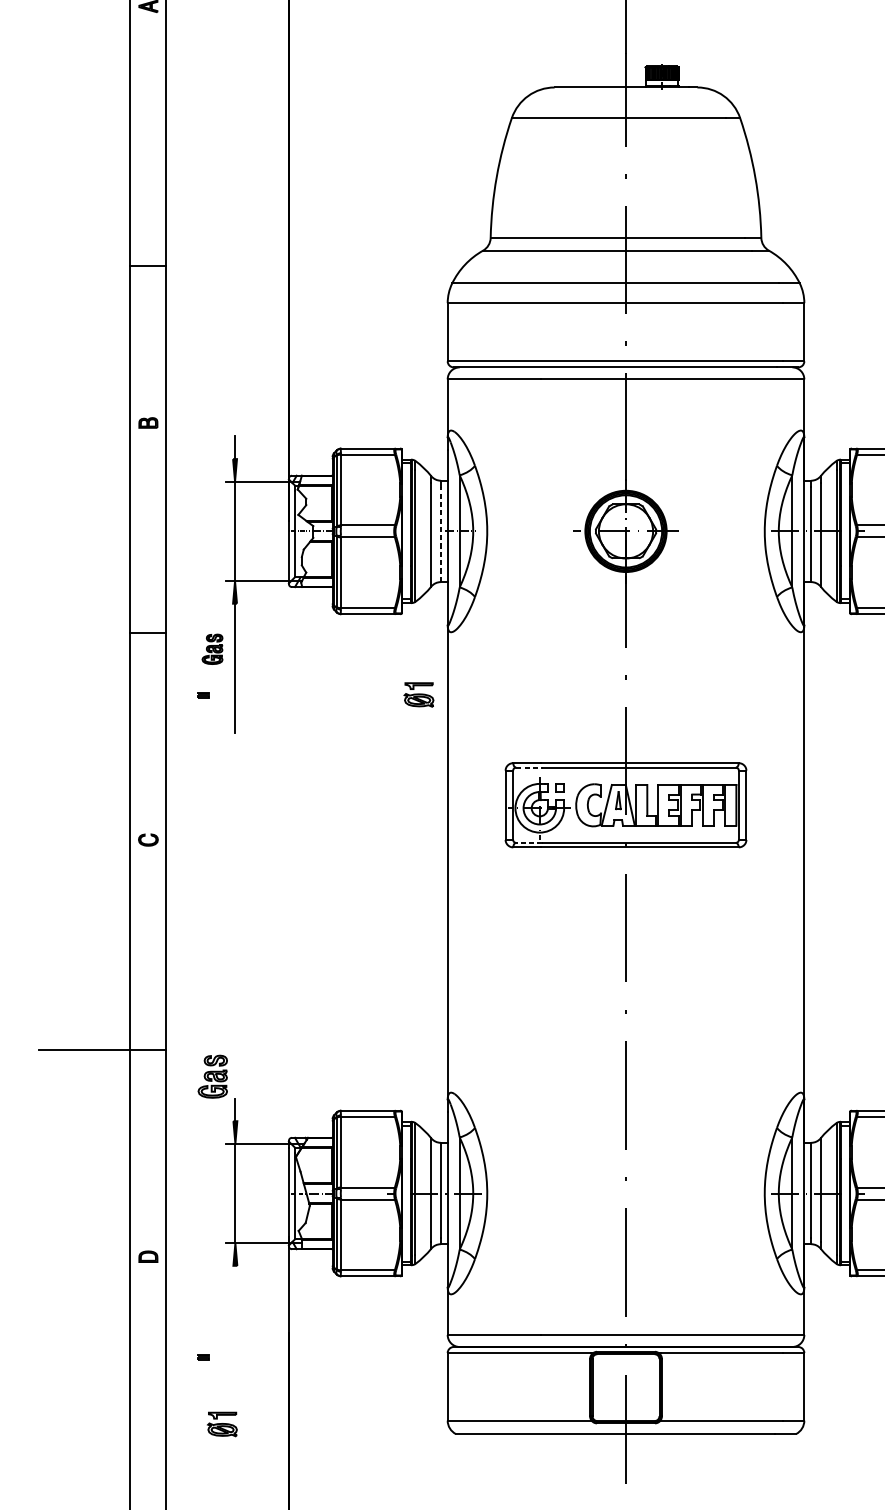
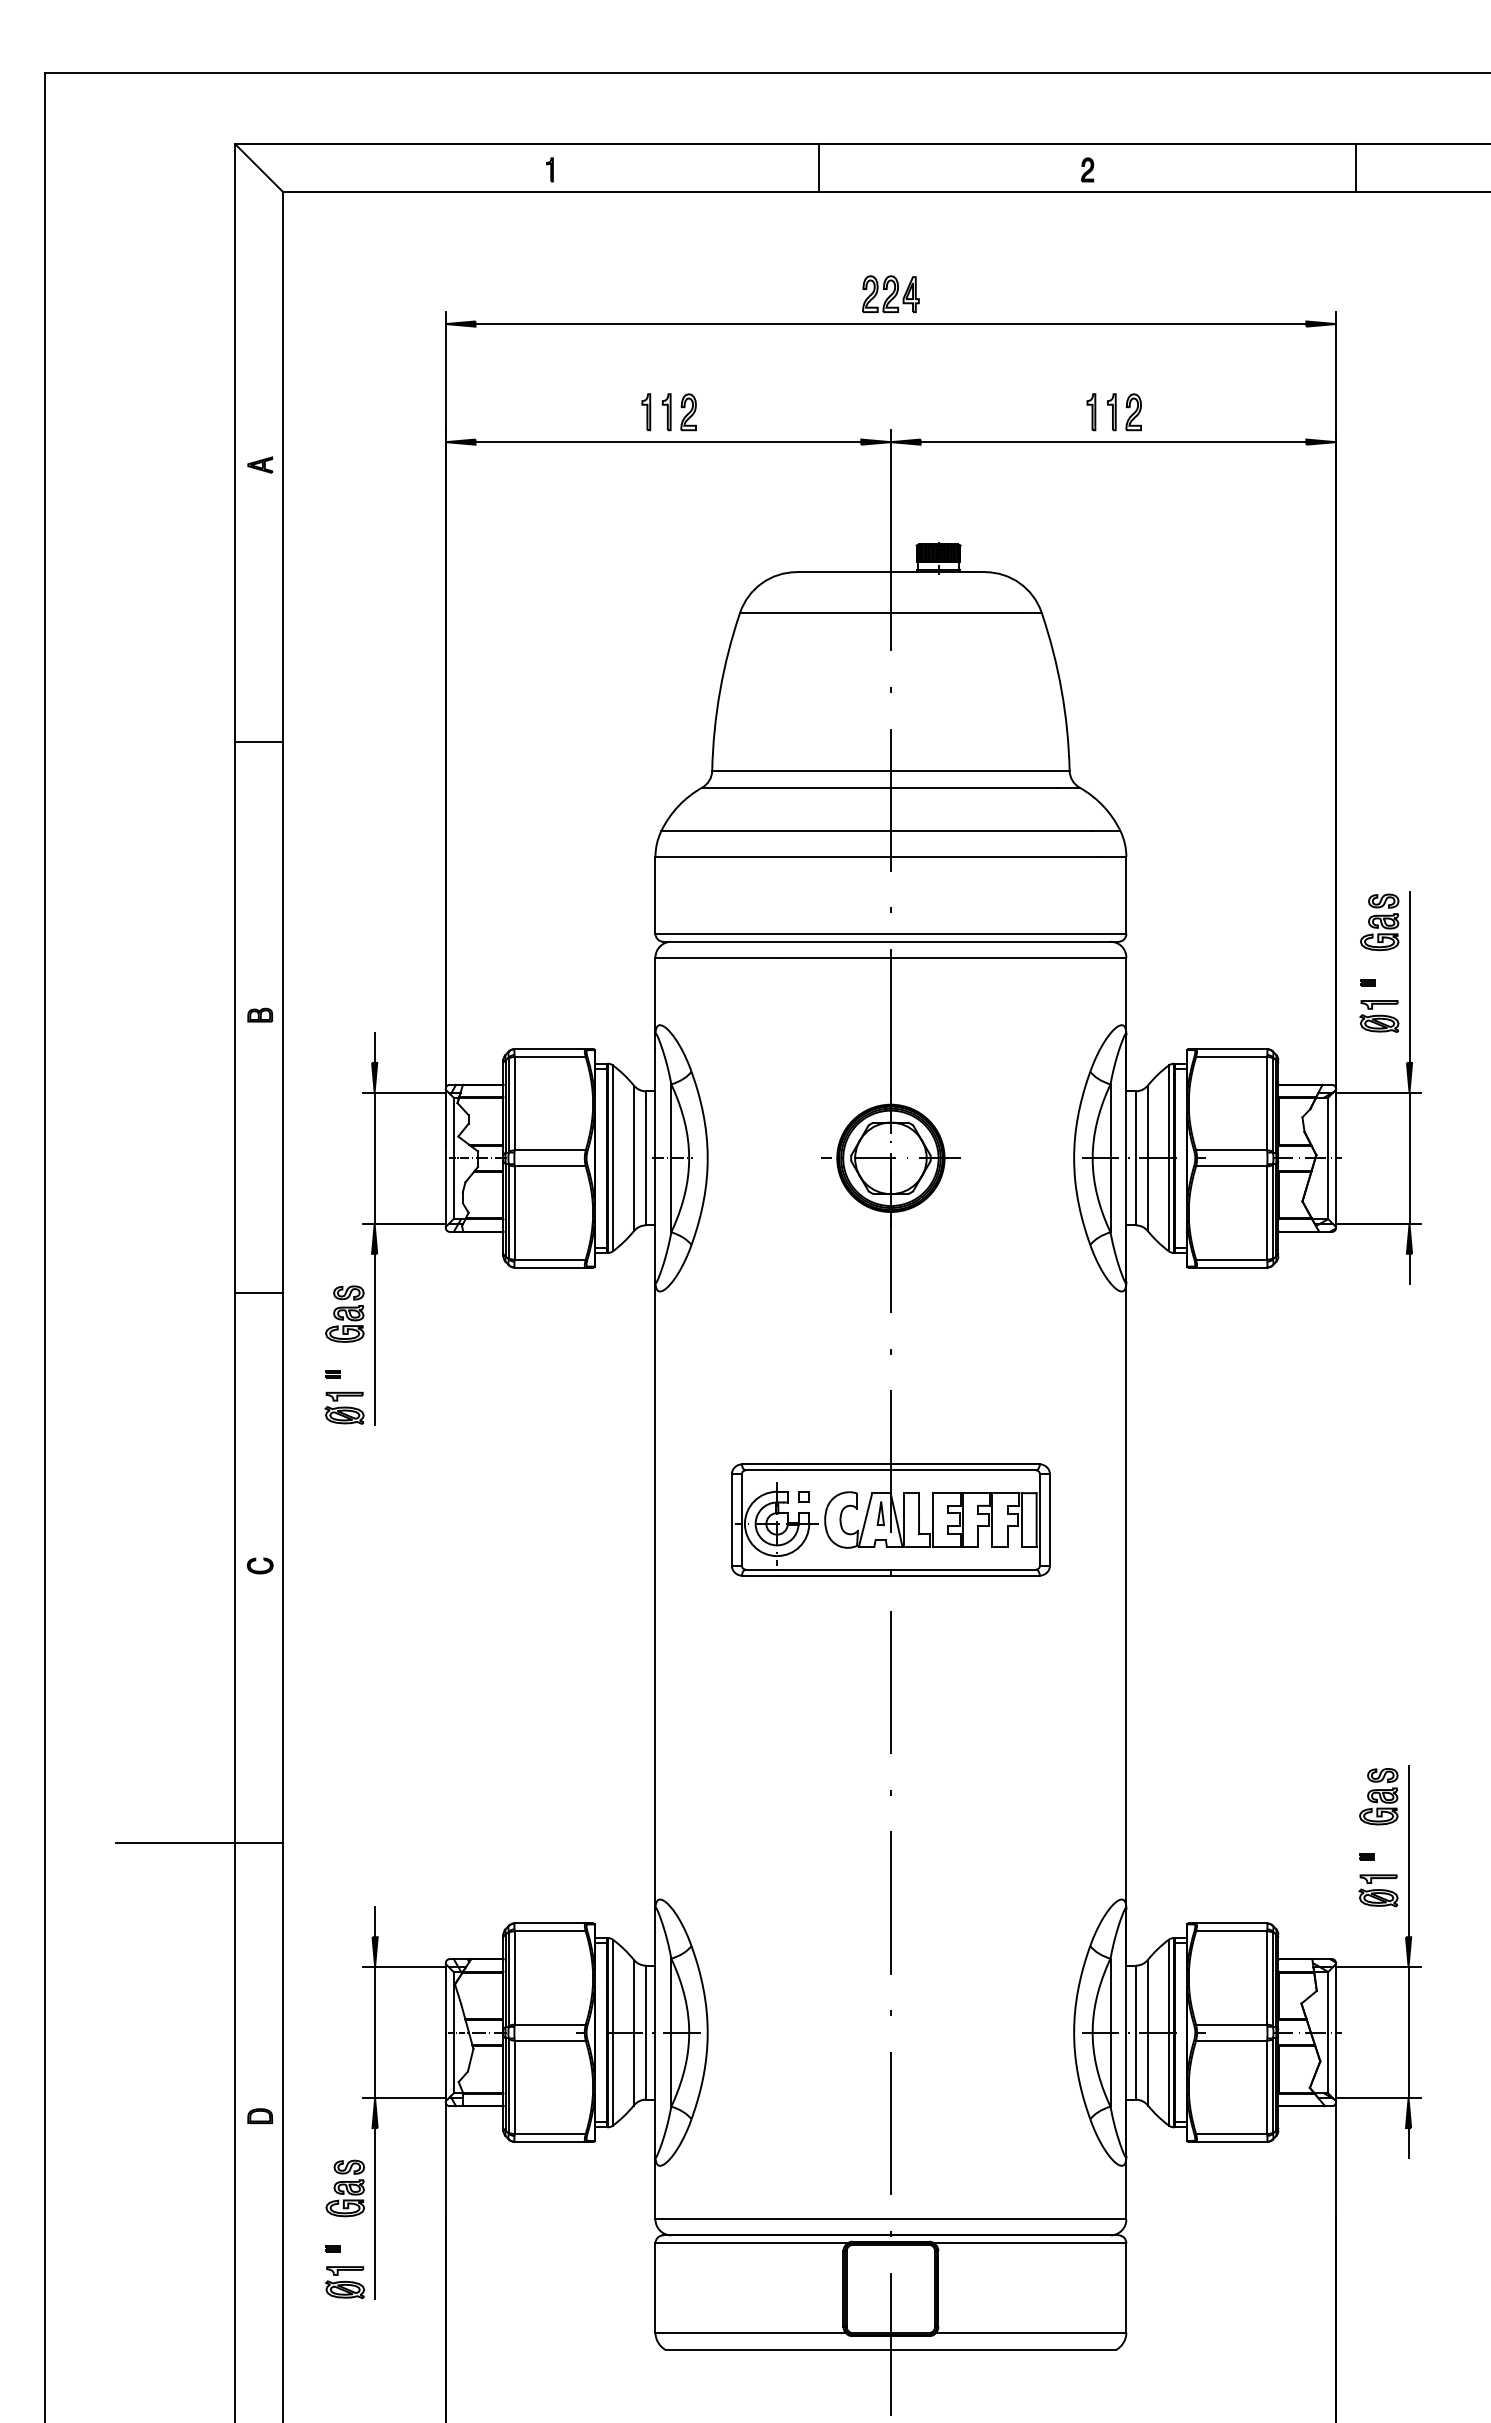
line: (147, 266) -> (258, 742), moved
line: (440, 534) -> (646, 1162), dashed -> solid
part: (212, 648) -> (344, 1313), size x1.43
part: (418, 694) -> (344, 1407), moved
line: (529, 767) -> (763, 1470), dashed -> solid
line: (529, 842) -> (763, 1569), dashed -> solid
part: (212, 1076) -> (344, 2188), moved
line: (235, 1330) -> (375, 2213), added
part: (222, 1424) -> (344, 2282), moved

